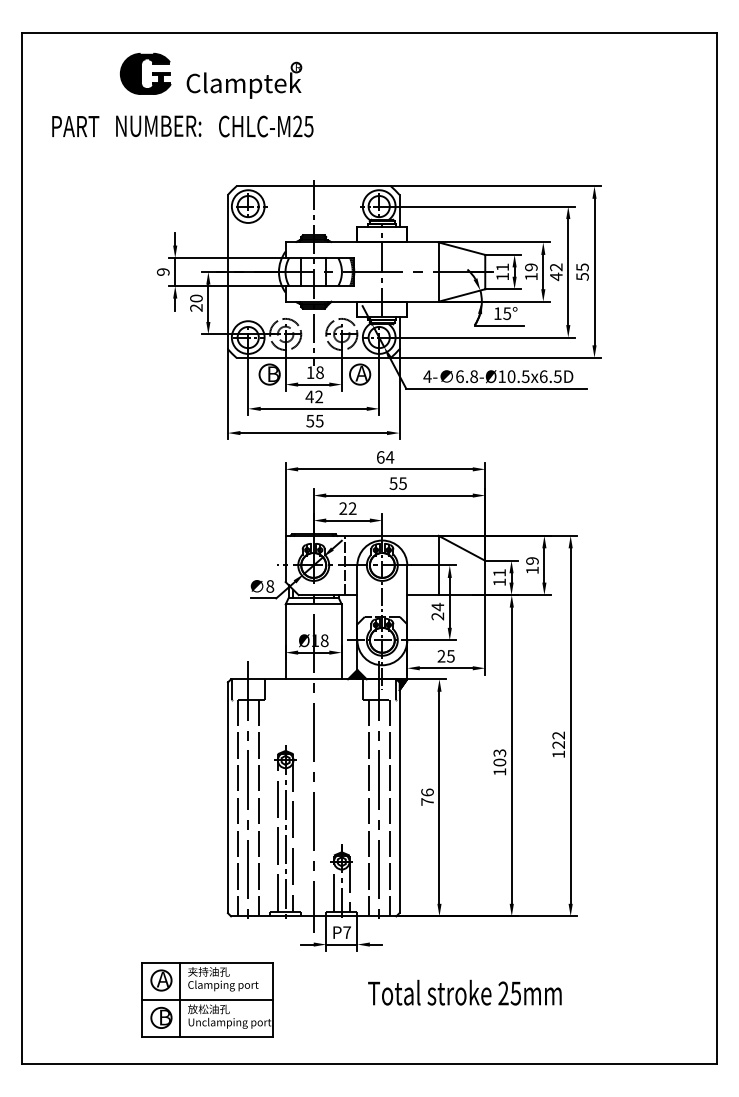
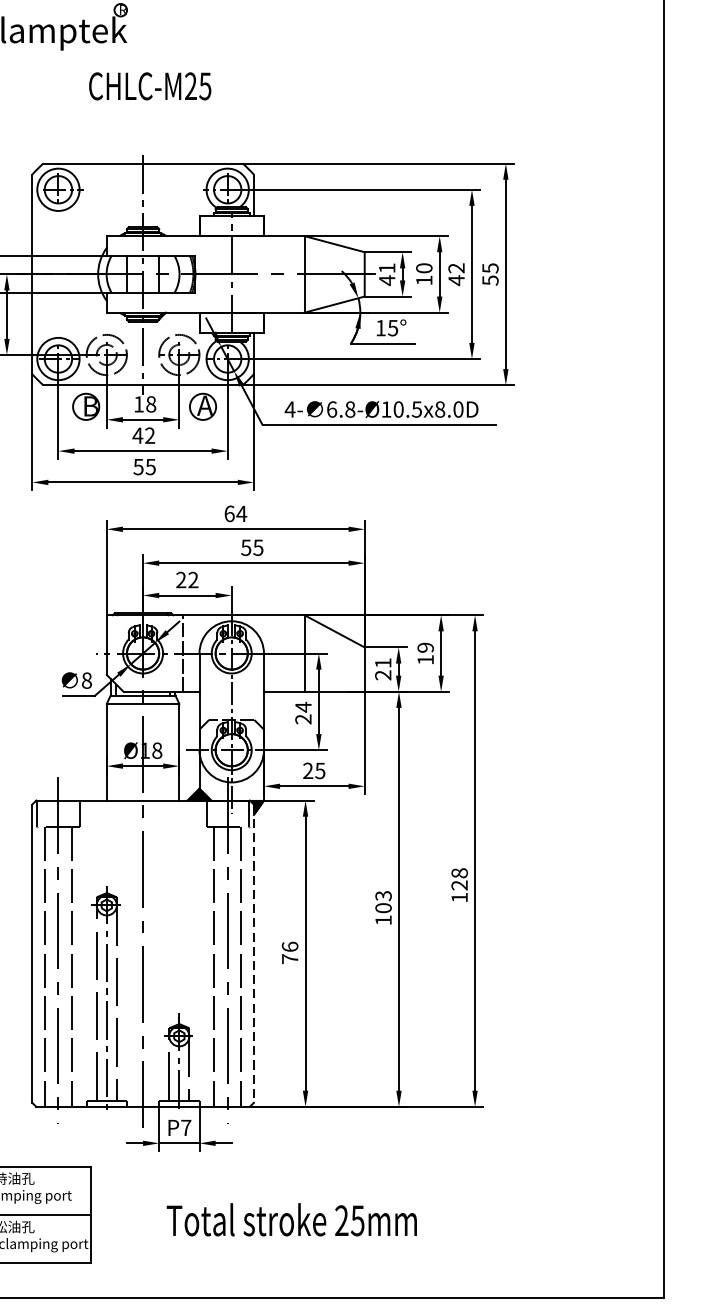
text: (266, 126) -> (150, 86), moved
text: (531, 267) -> (424, 268), 19 -> 10
text: (502, 276) -> (386, 280), 11 -> 41
text: (550, 376) -> (449, 409), 6.8-Ø10.5x6.5D -> 6.8-Ø10.5x8.0D
text: (499, 582) -> (383, 675), 11 -> 21
text: (558, 735) -> (459, 873), 122 -> 128
line: (399, 798) -> (253, 954), solid -> dashed
text: (464, 992) -> (291, 1219), moved

